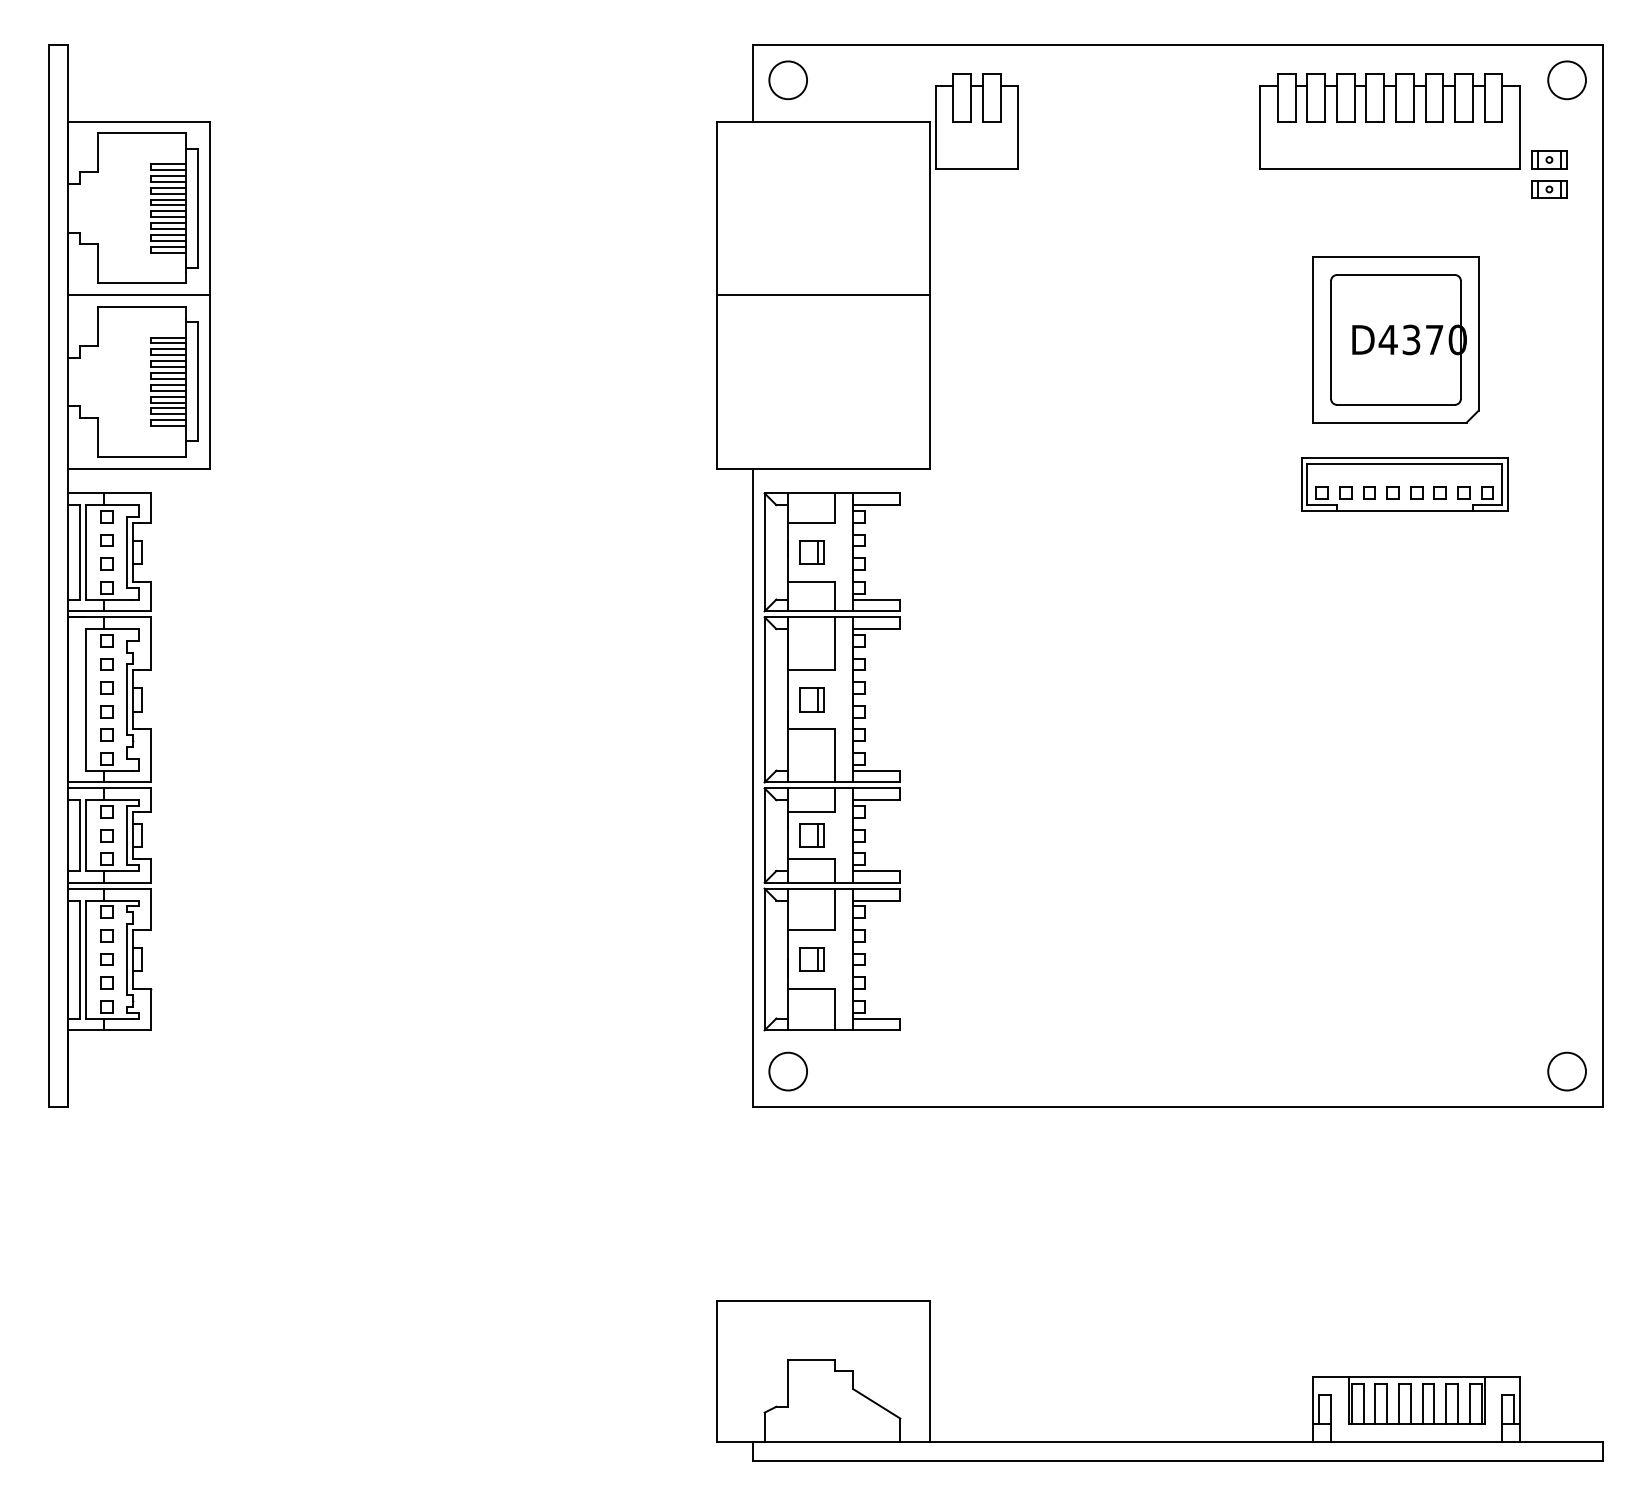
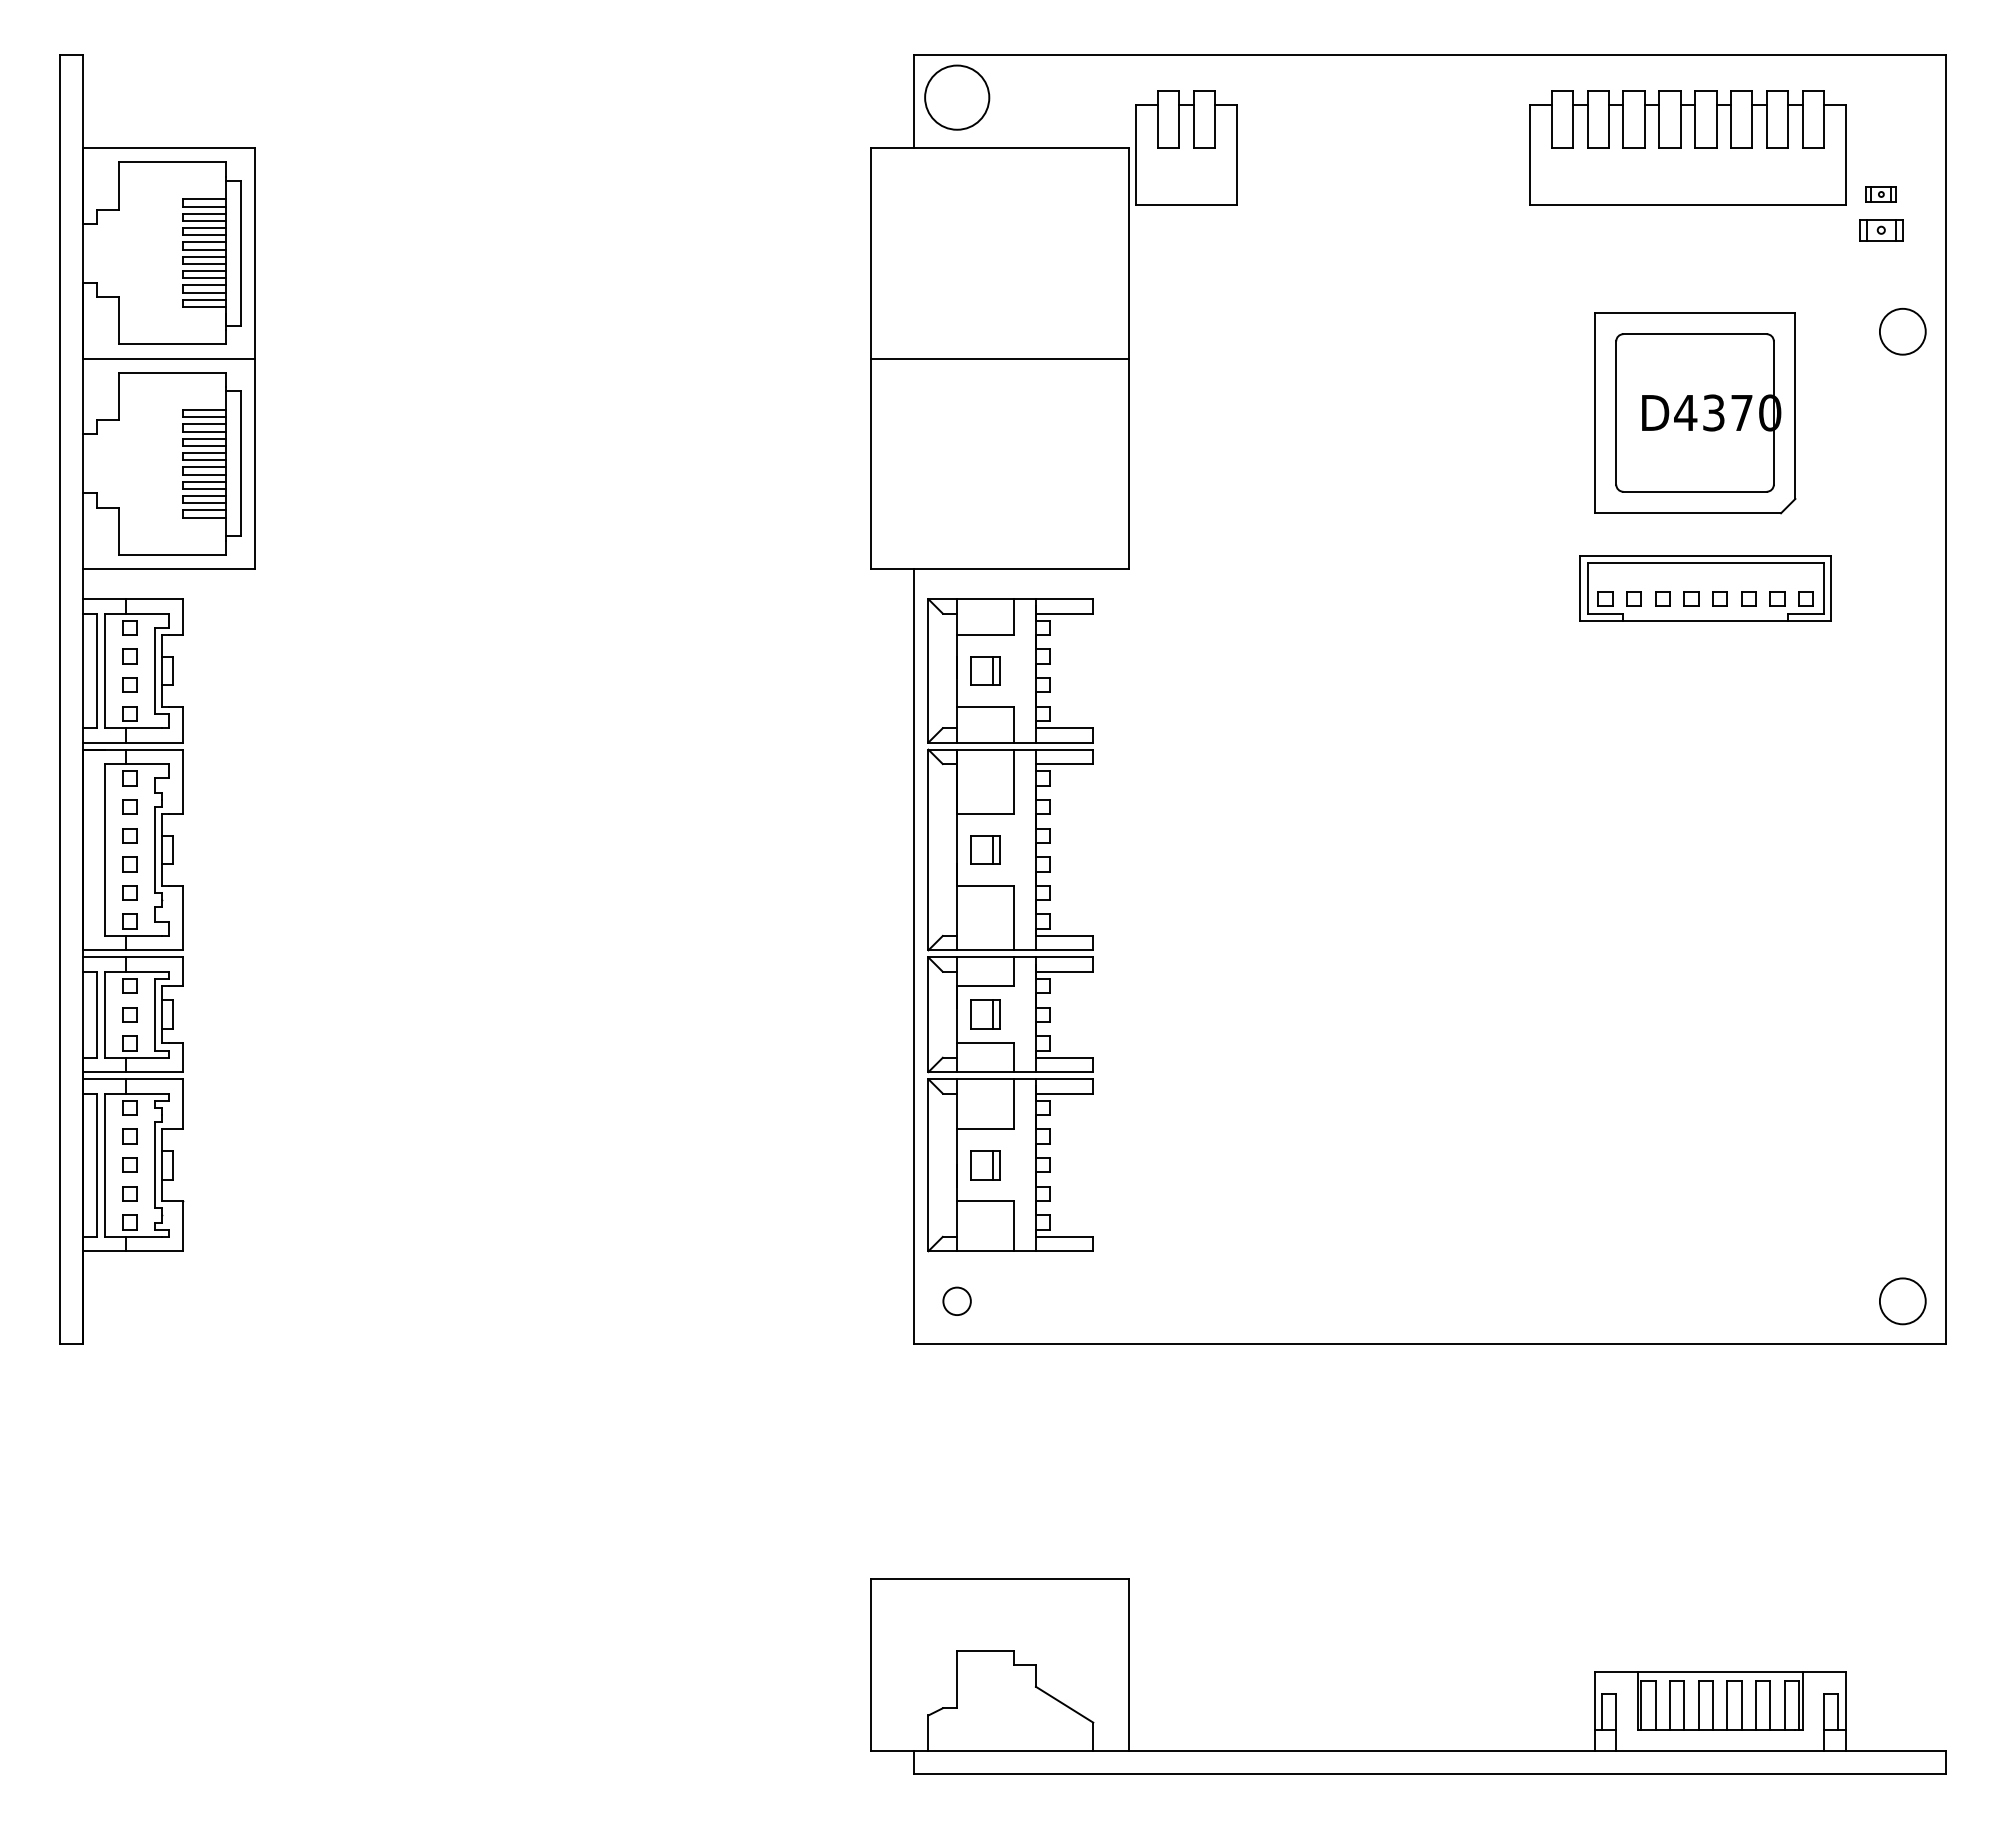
circle: (787, 80) -> (956, 97), size x1.4
circle: (1566, 80) -> (1902, 331), moved
part: (1549, 160) -> (1881, 194), size x0.7
circle: (788, 1071) -> (957, 1301), size x0.6

